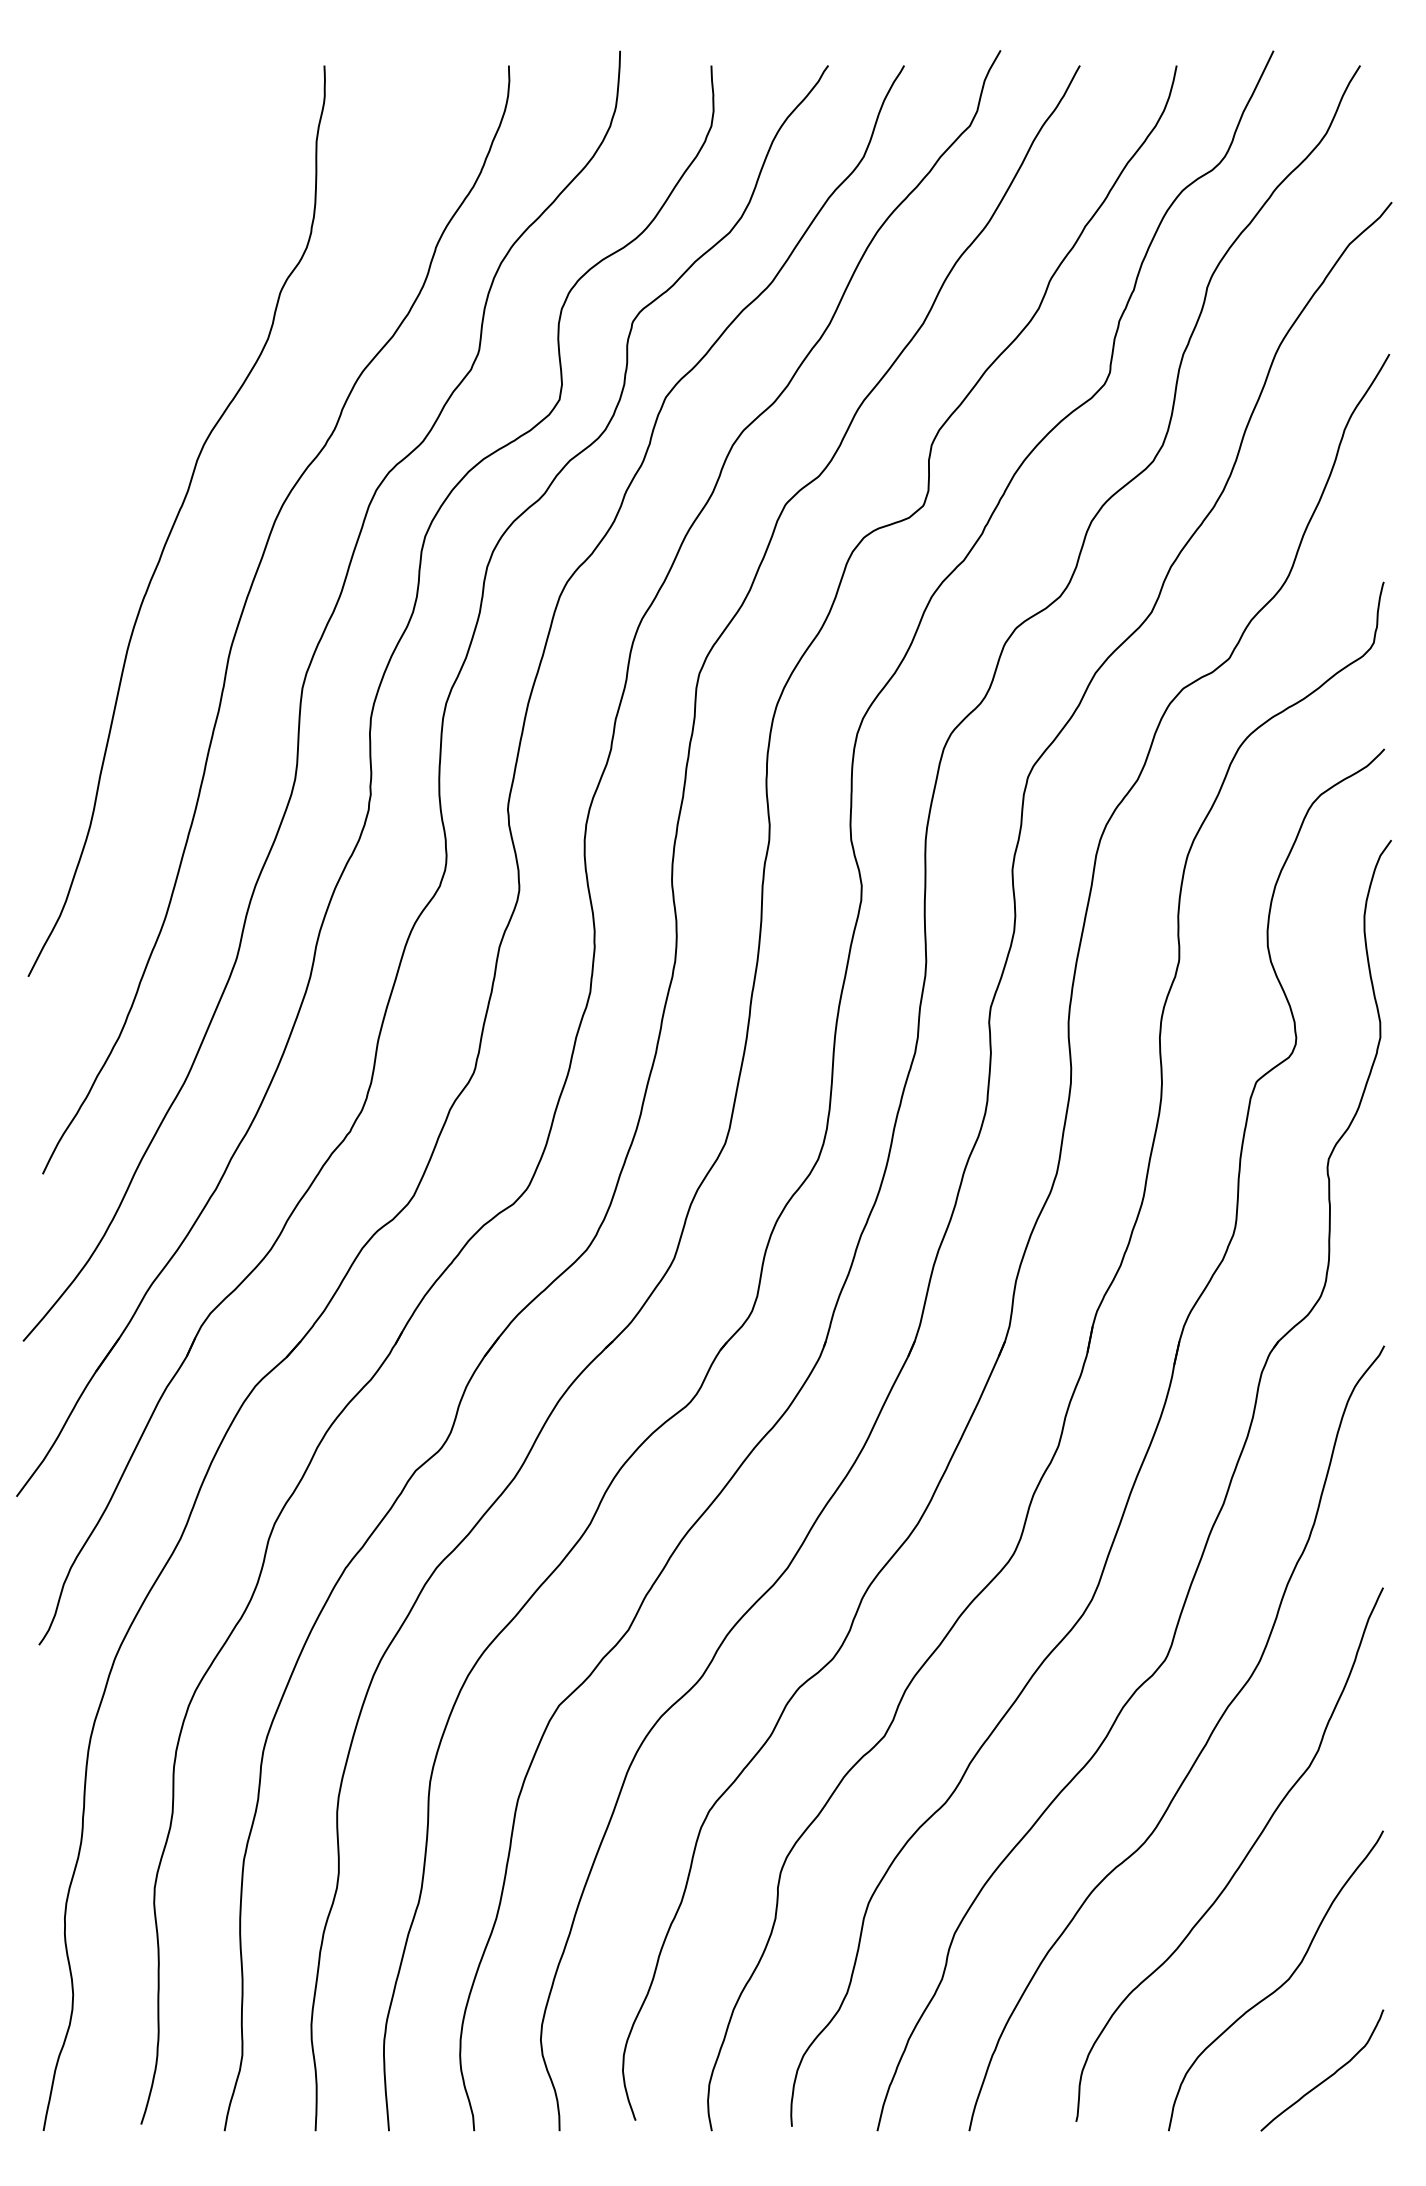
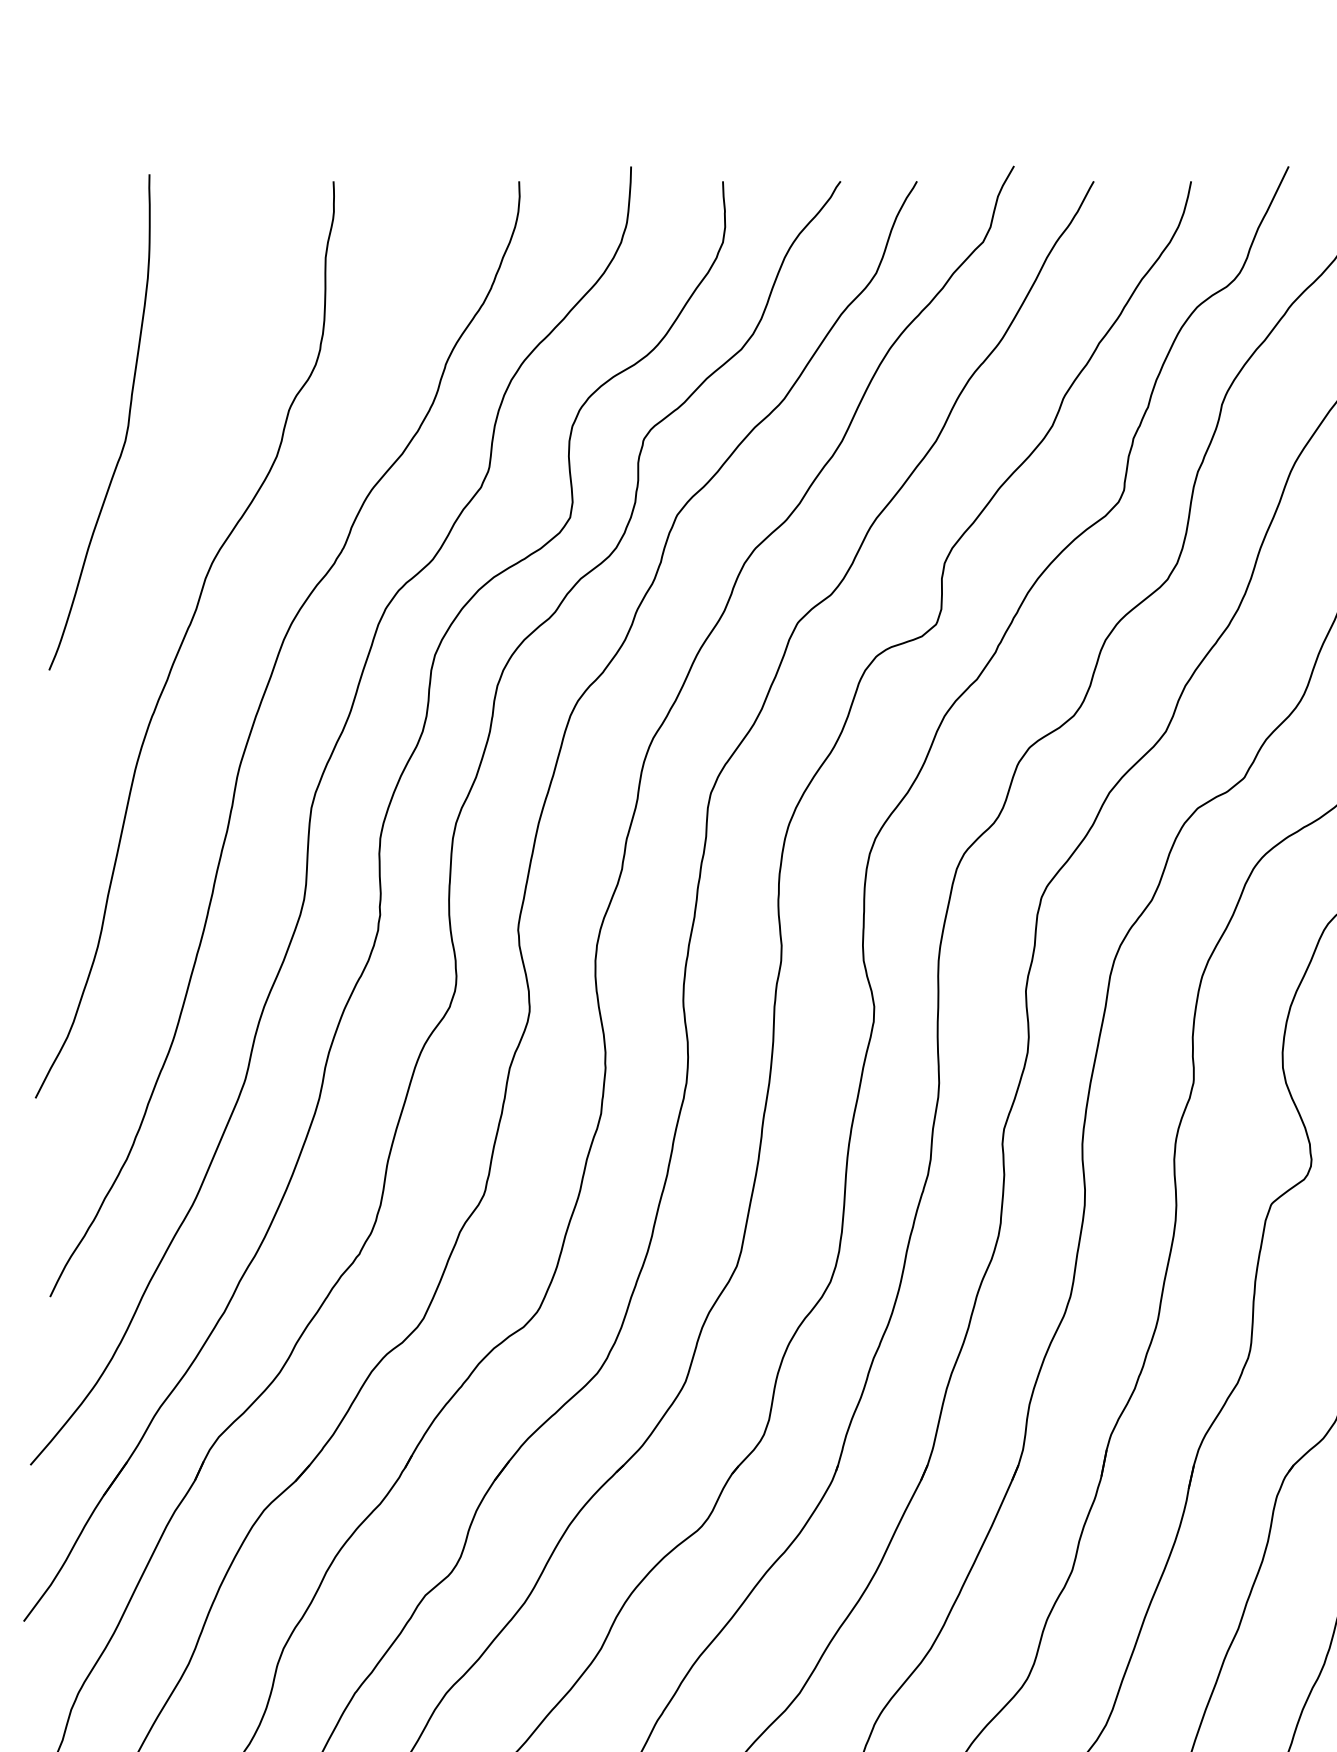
curve: (119, 306) -> (127, 423), added

